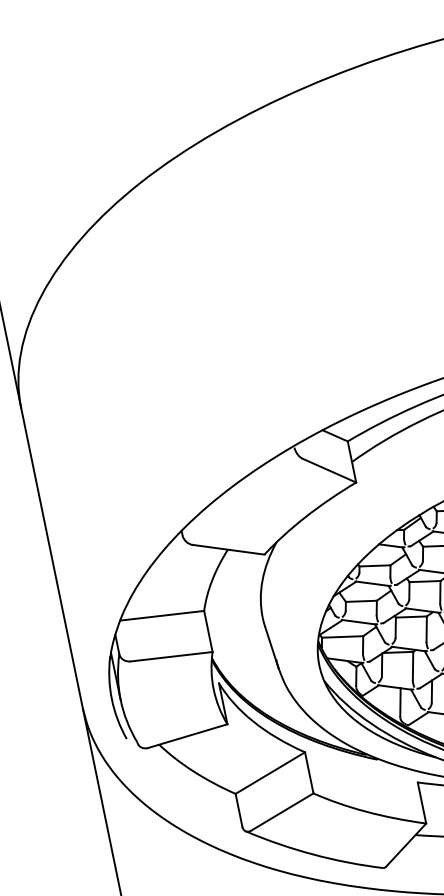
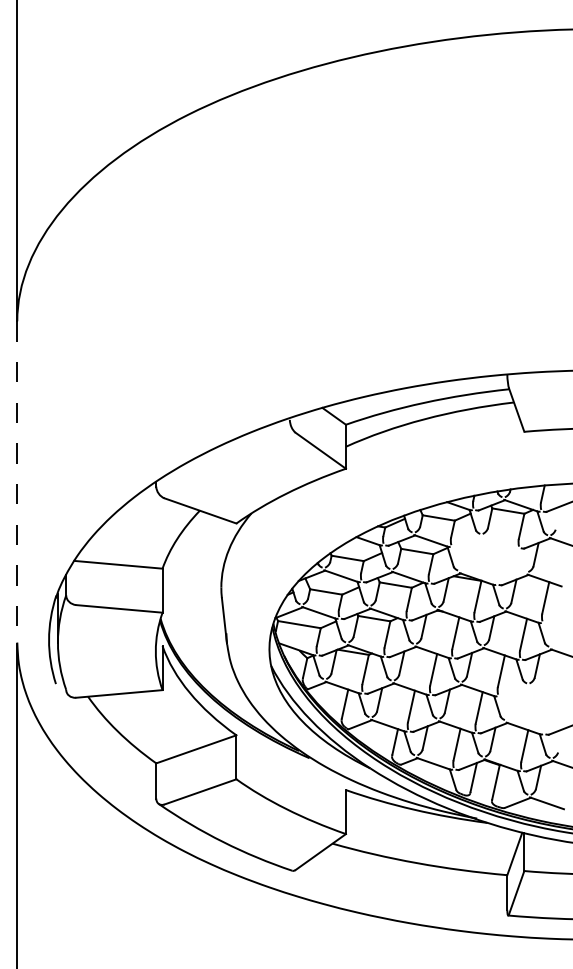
line: (52, 557) -> (17, 481), solid -> dashed

